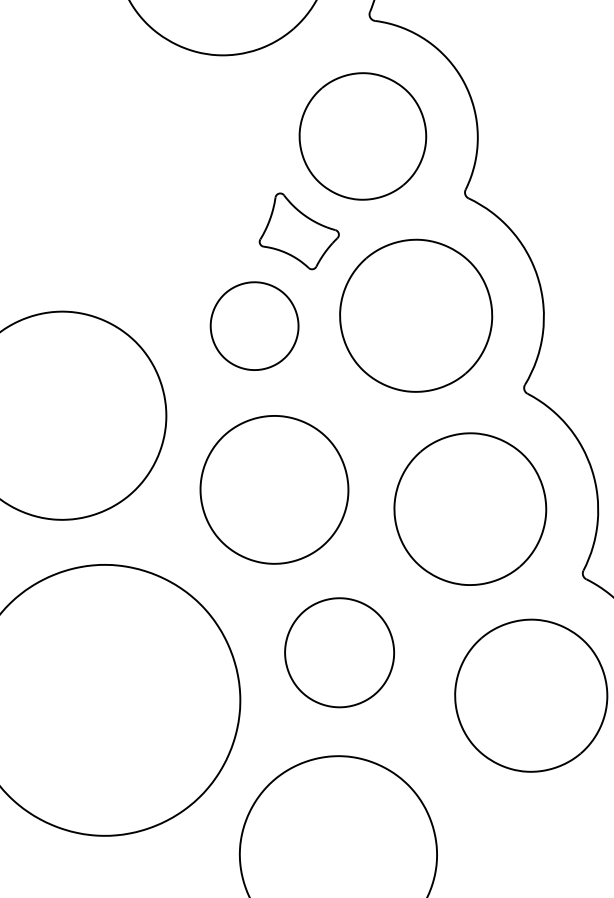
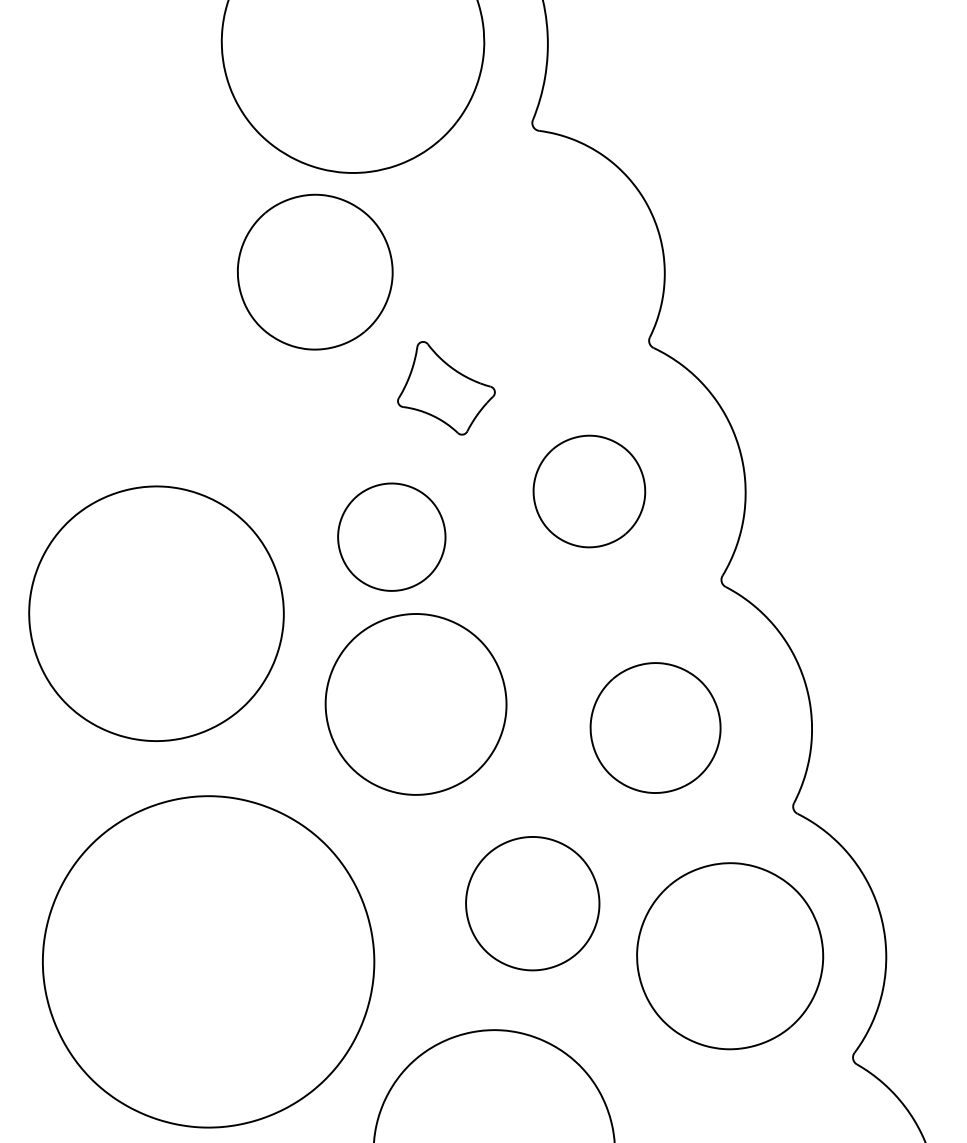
part: (363, 135) -> (315, 271), moved
part: (416, 315) -> (589, 491), size x0.6
part: (254, 325) -> (391, 536), moved
part: (470, 508) -> (655, 727), size x0.7
part: (339, 652) -> (532, 903), moved

